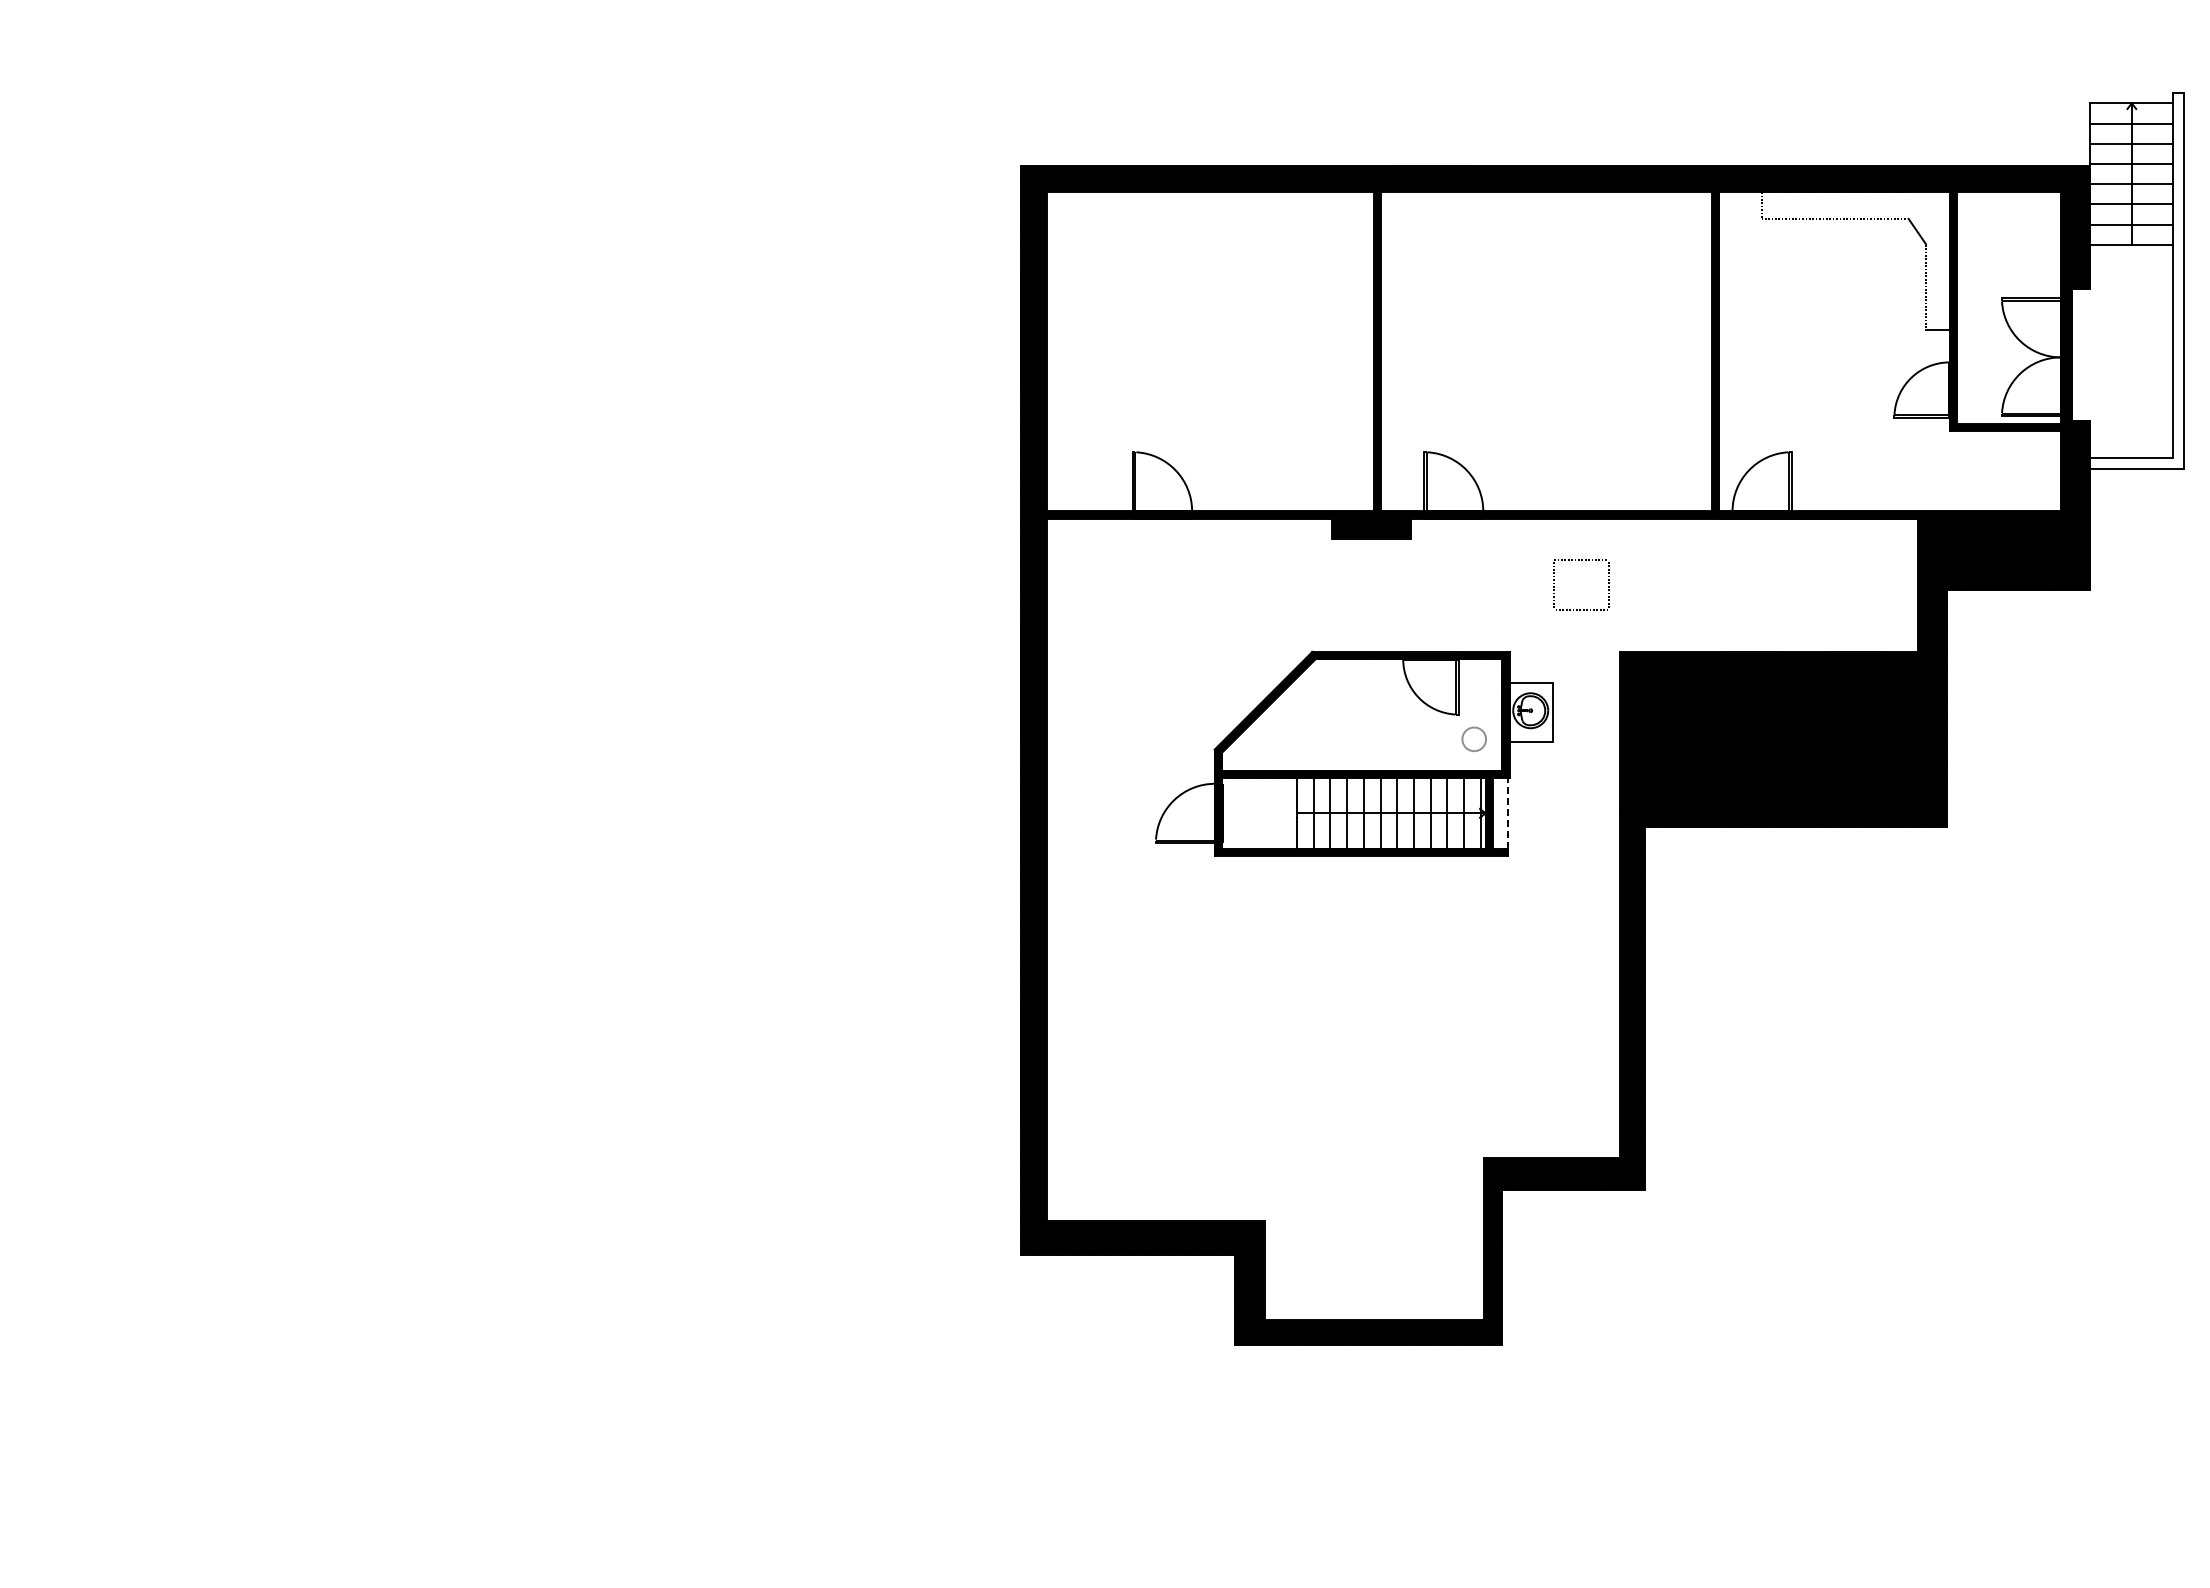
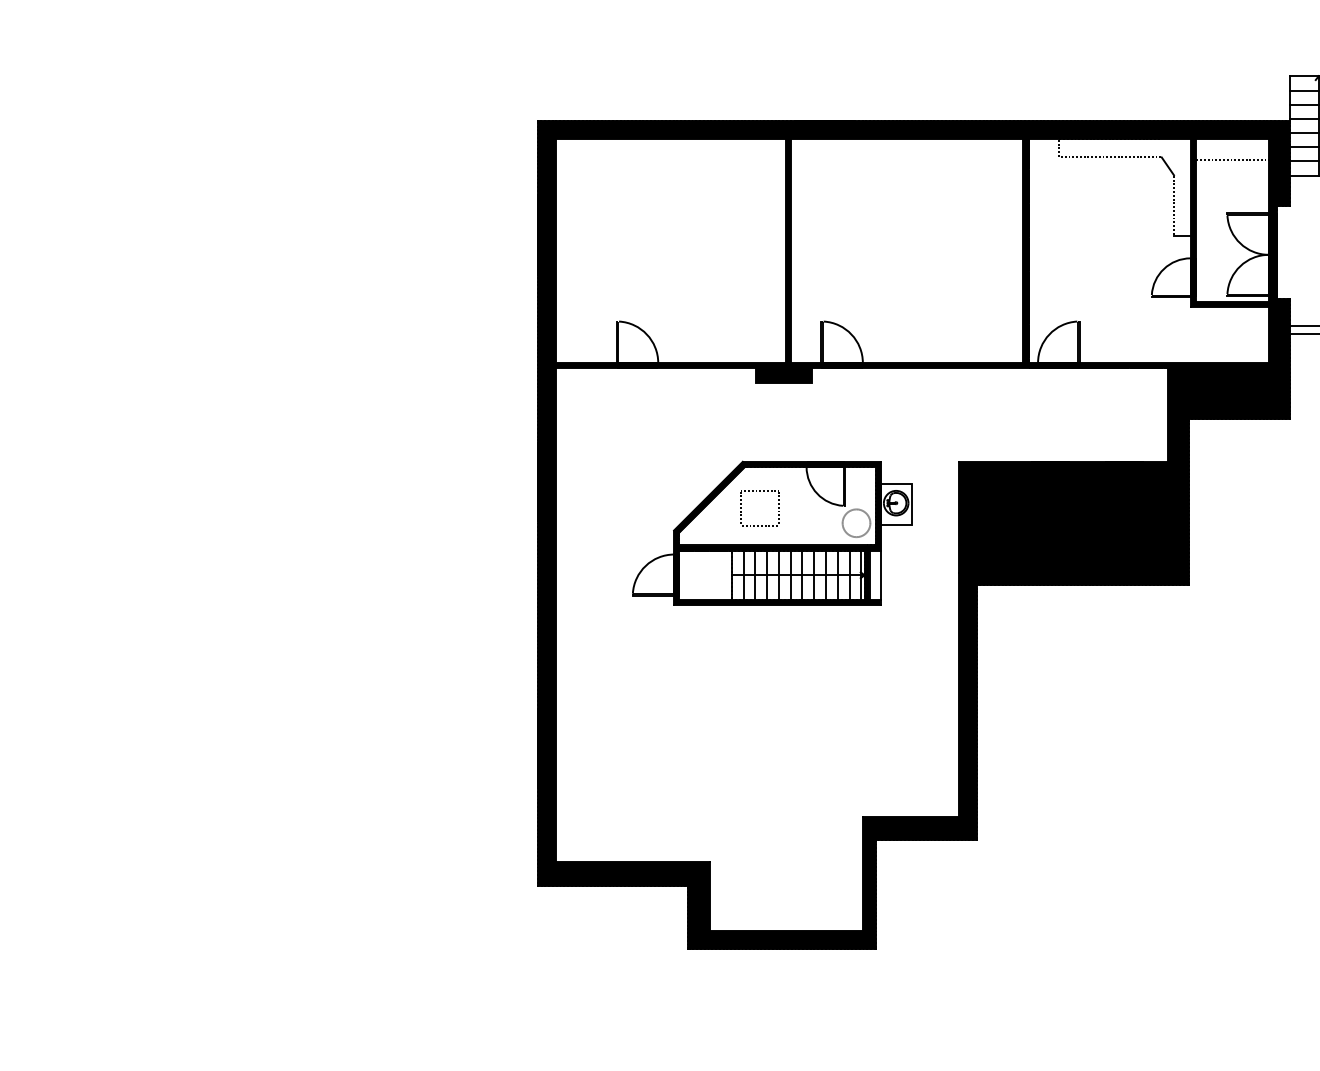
line: (2008, 222) -> (1231, 160), added
part: (1581, 560) -> (760, 491), moved
circle: (1473, 739) -> (855, 523), size x1.67
line: (1508, 812) -> (880, 574), dashed -> solid

